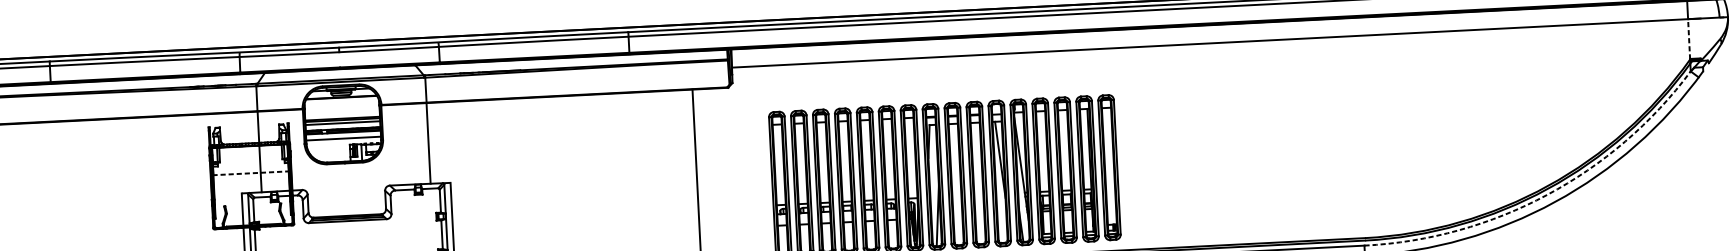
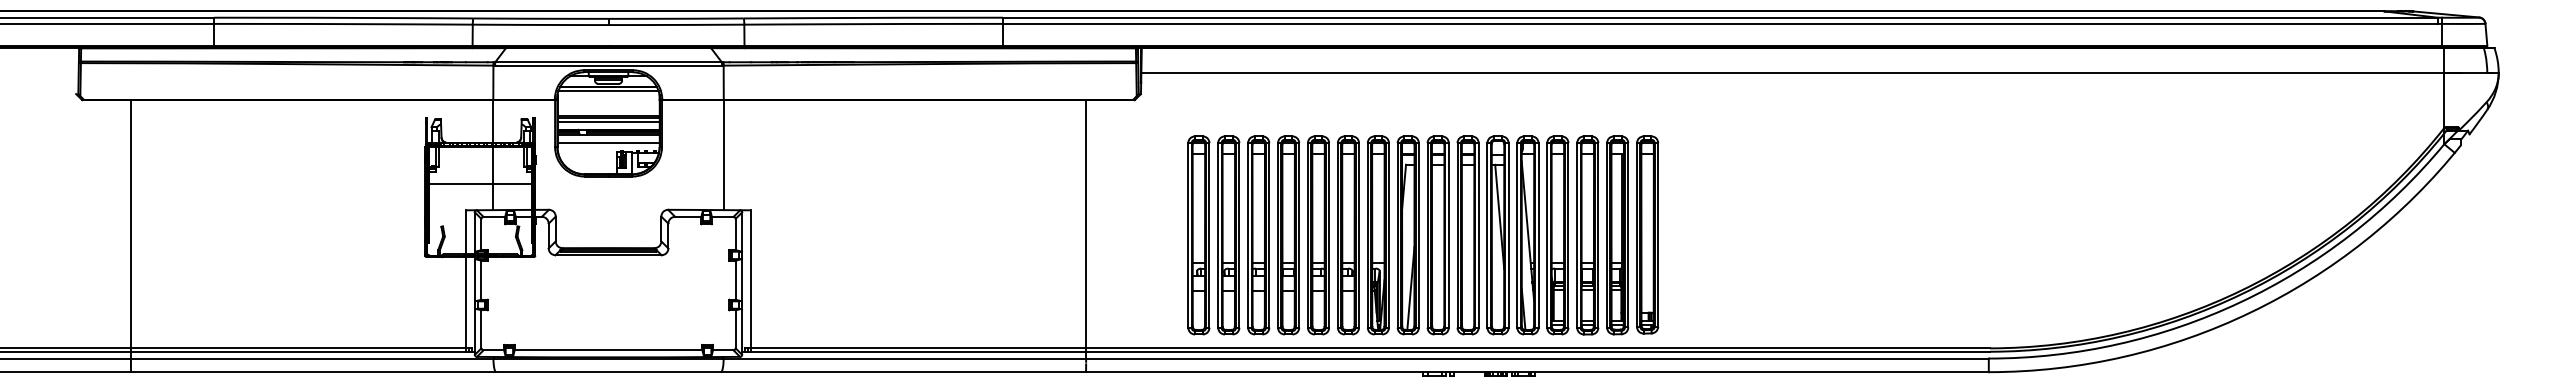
line: (1689, 38) -> (2444, 99), dashed -> solid
line: (341, 100) -> (608, 91), added
line: (251, 173) -> (480, 183), dashed -> solid
arc: (1547, 195) -> (2240, 302), dashed -> solid

